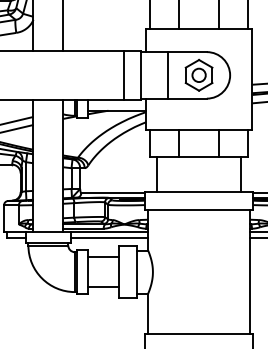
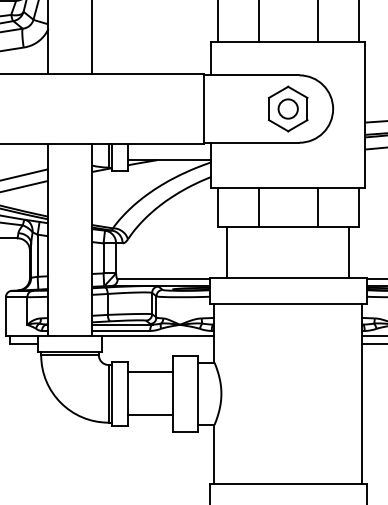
line: (124, 74) -> (180, 107), removed
line: (168, 75) -> (243, 109), removed
line: (109, 237) -> (158, 343), removed

